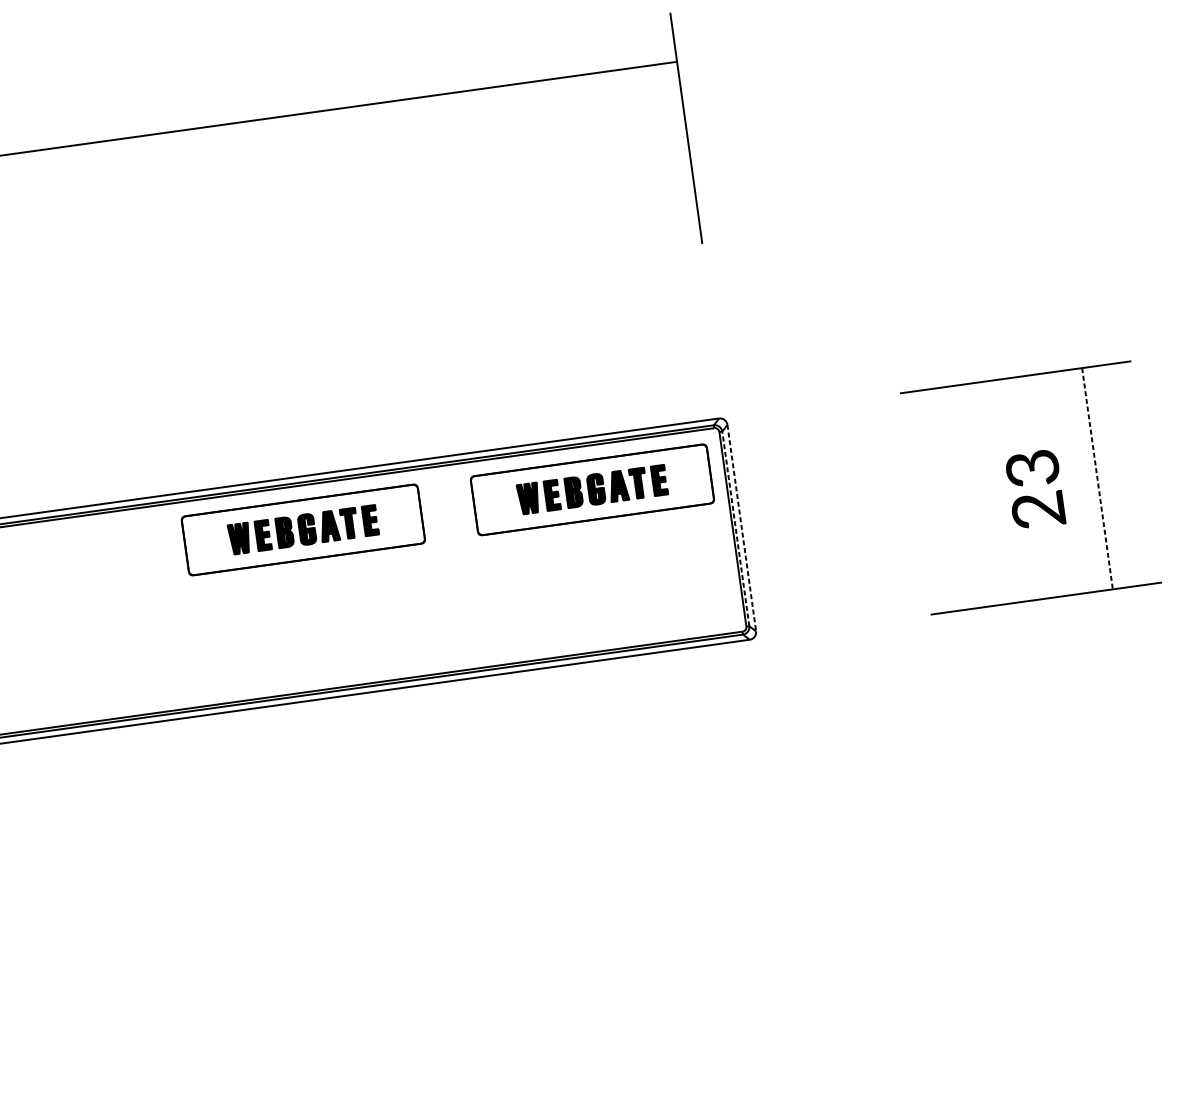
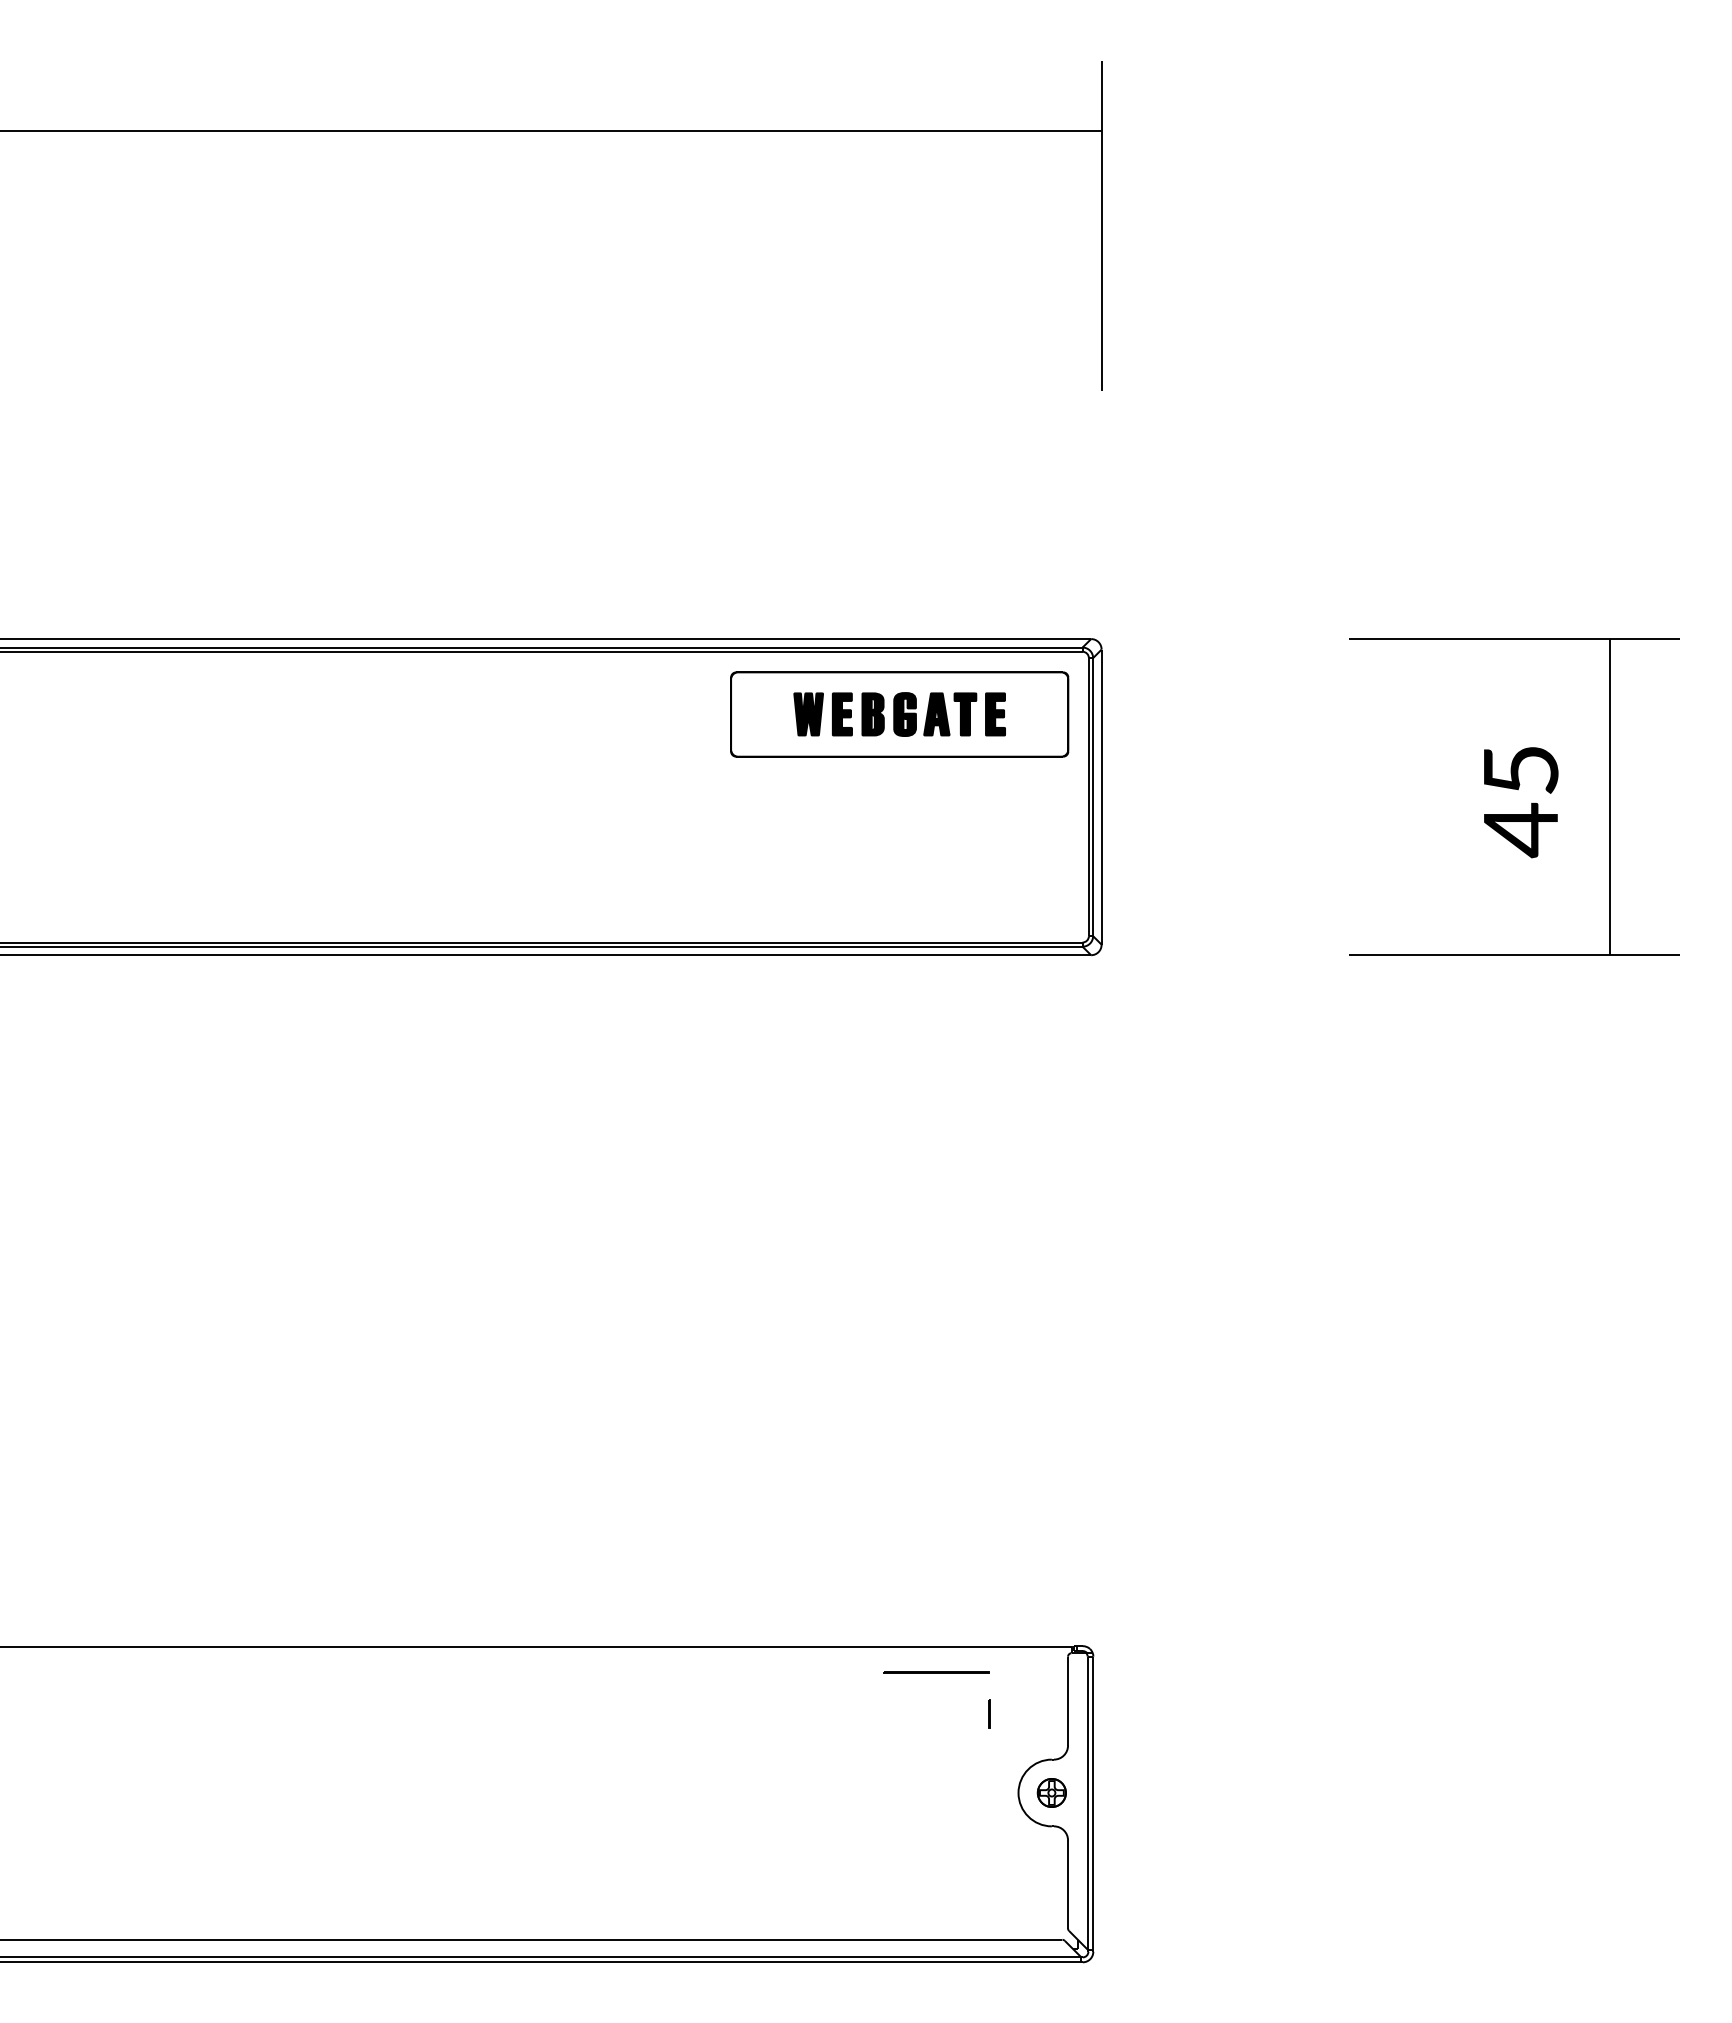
line: (1097, 479) -> (1609, 797), dashed -> solid
text: (1035, 491) -> (1520, 802), 23 -> 45
line: (736, 528) -> (1093, 796), dashed -> solid
line: (741, 528) -> (1101, 797), dashed -> solid
part: (303, 529) -> (486, 714), removed

